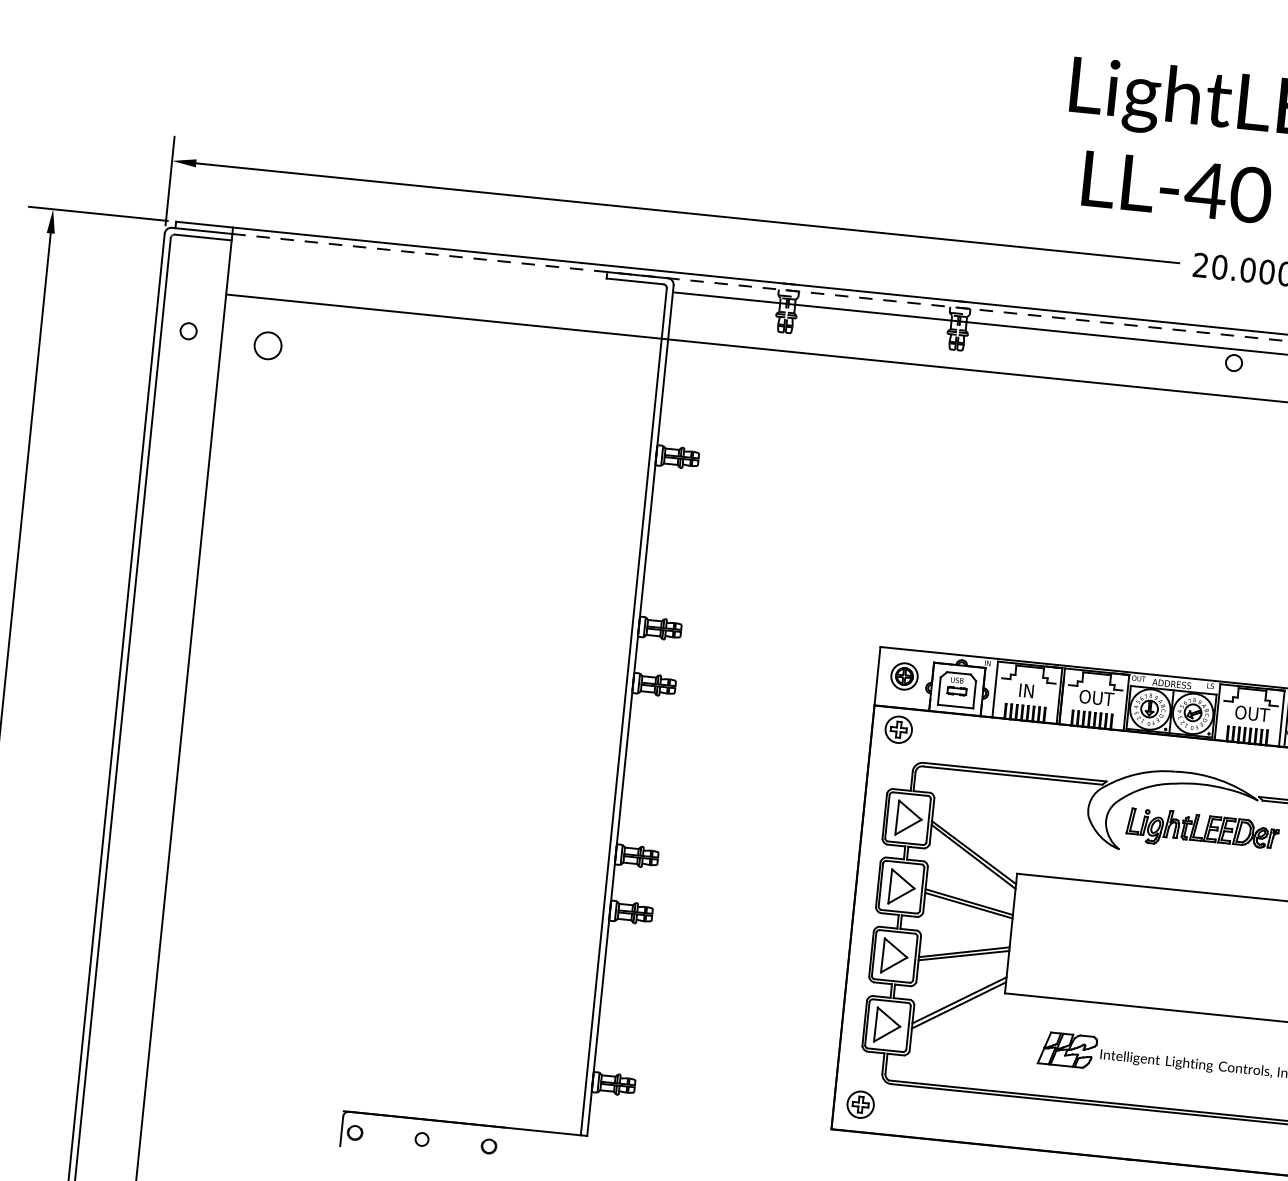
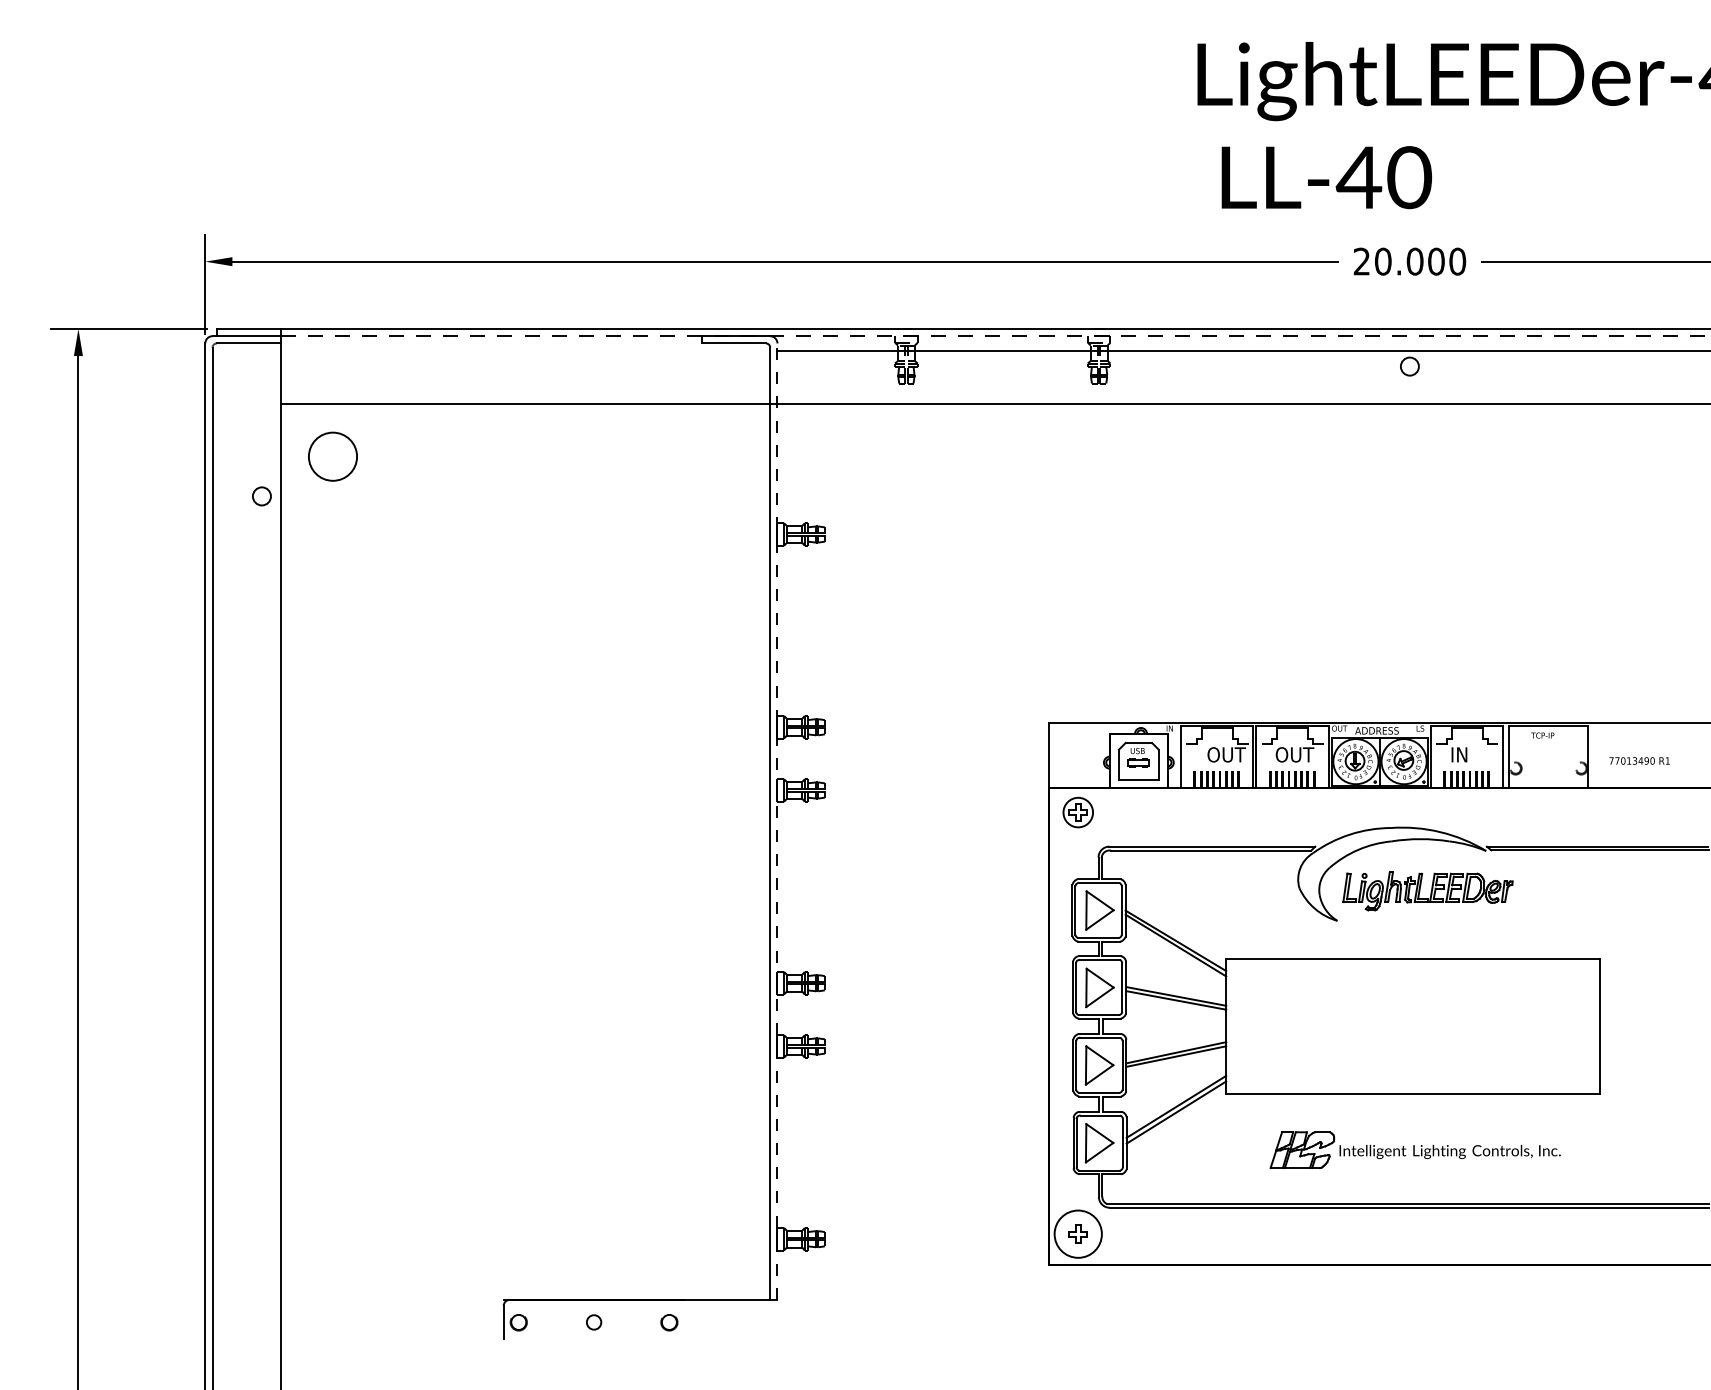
circle: (188, 331) -> (261, 496), moved
circle: (267, 345) -> (332, 456), size x1.6
part: (904, 676) -> (1078, 752), removed
text: (1035, 691) -> (1226, 754), IN -> OUT
line: (630, 710) -> (777, 821), solid -> dashed
text: (1252, 713) -> (1469, 754), OUT -> IN
circle: (860, 1104) -> (1078, 1233), size x1.6

